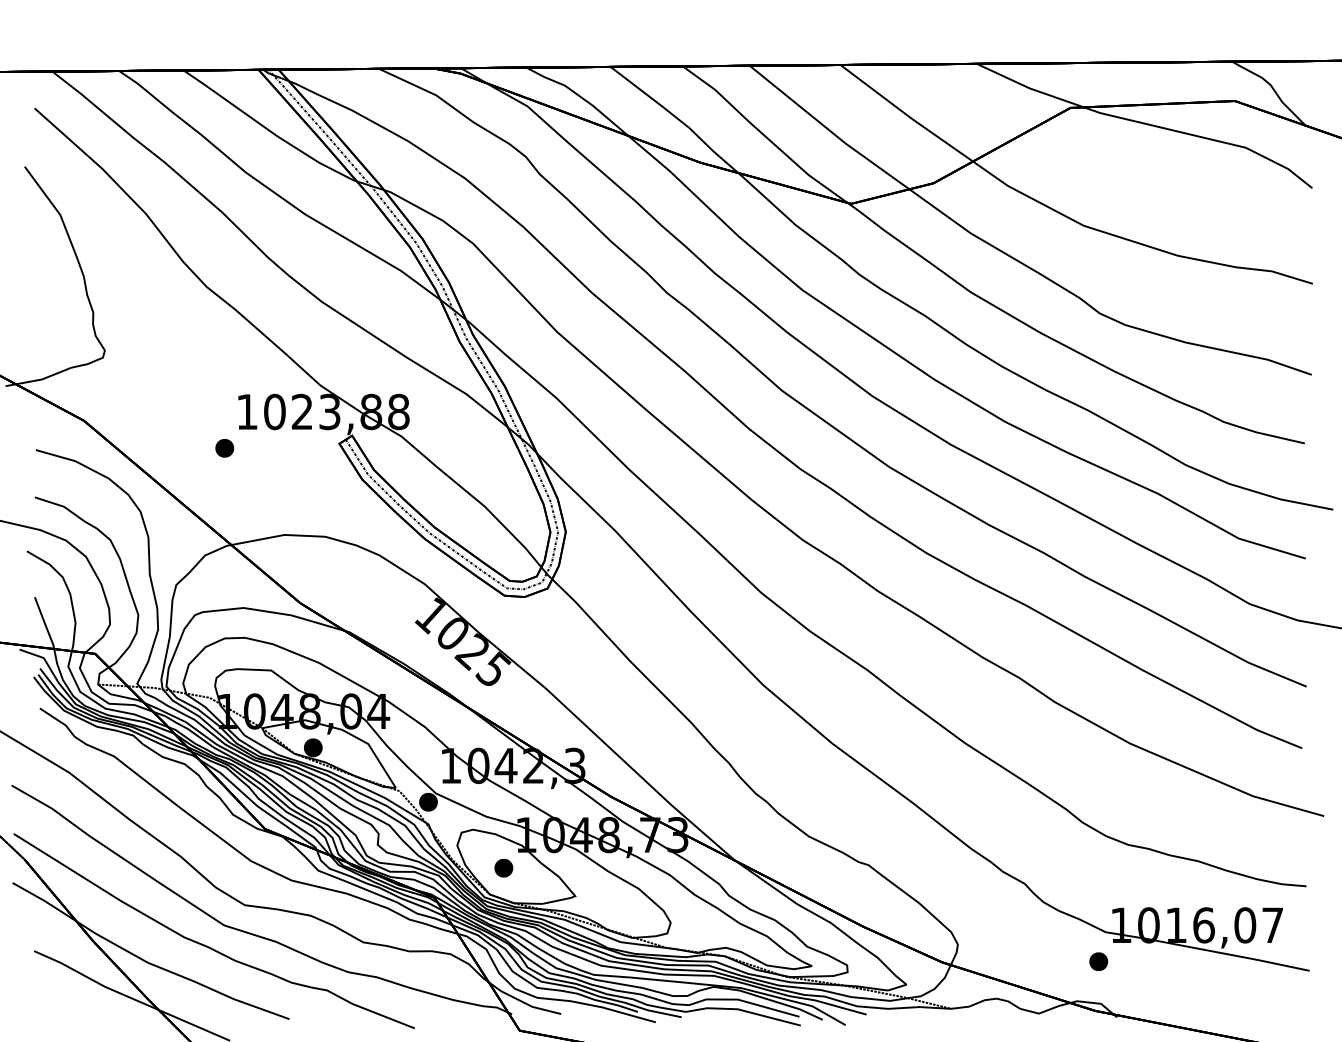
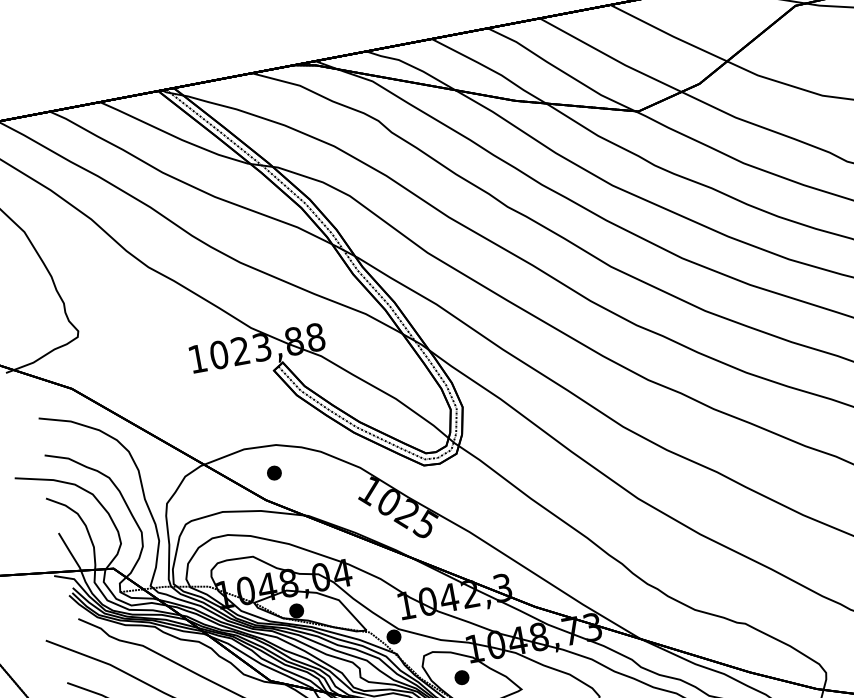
part: (224, 448) -> (274, 473), moved

